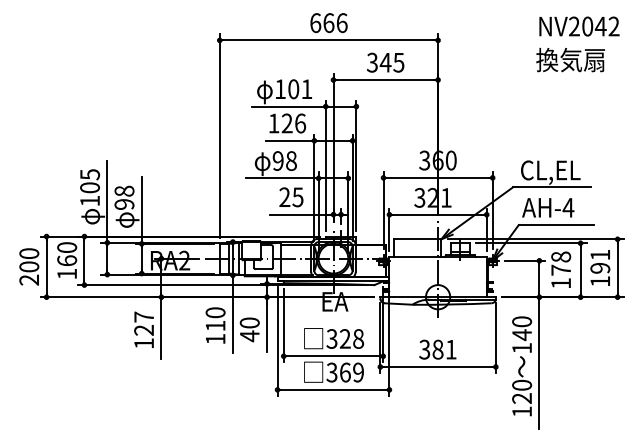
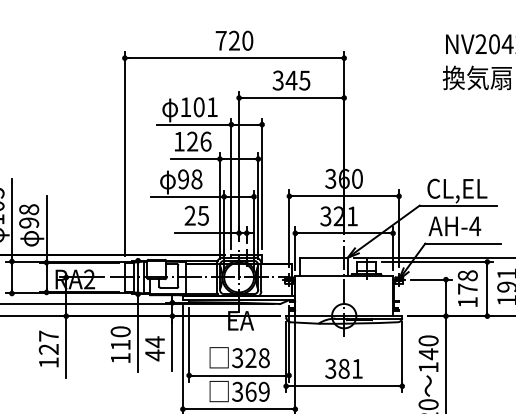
text: (328, 23) -> (234, 41), 666 -> 720
text: (249, 323) -> (154, 342), 40 -> 44

